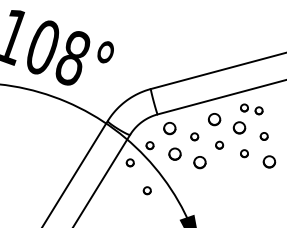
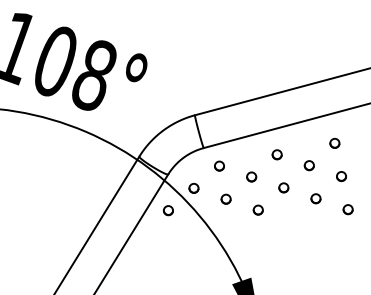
part: (244, 107) -> (315, 139), removed
part: (213, 119) -> (276, 154), size x0.62
circle: (169, 127) -> (219, 165), size x0.62
part: (238, 127) -> (308, 165), size x0.62
circle: (174, 153) -> (225, 198), size x0.62
part: (199, 161) -> (257, 209), size x0.62
part: (268, 161) -> (347, 209), size x0.62
part: (146, 190) -> (189, 246), removed

